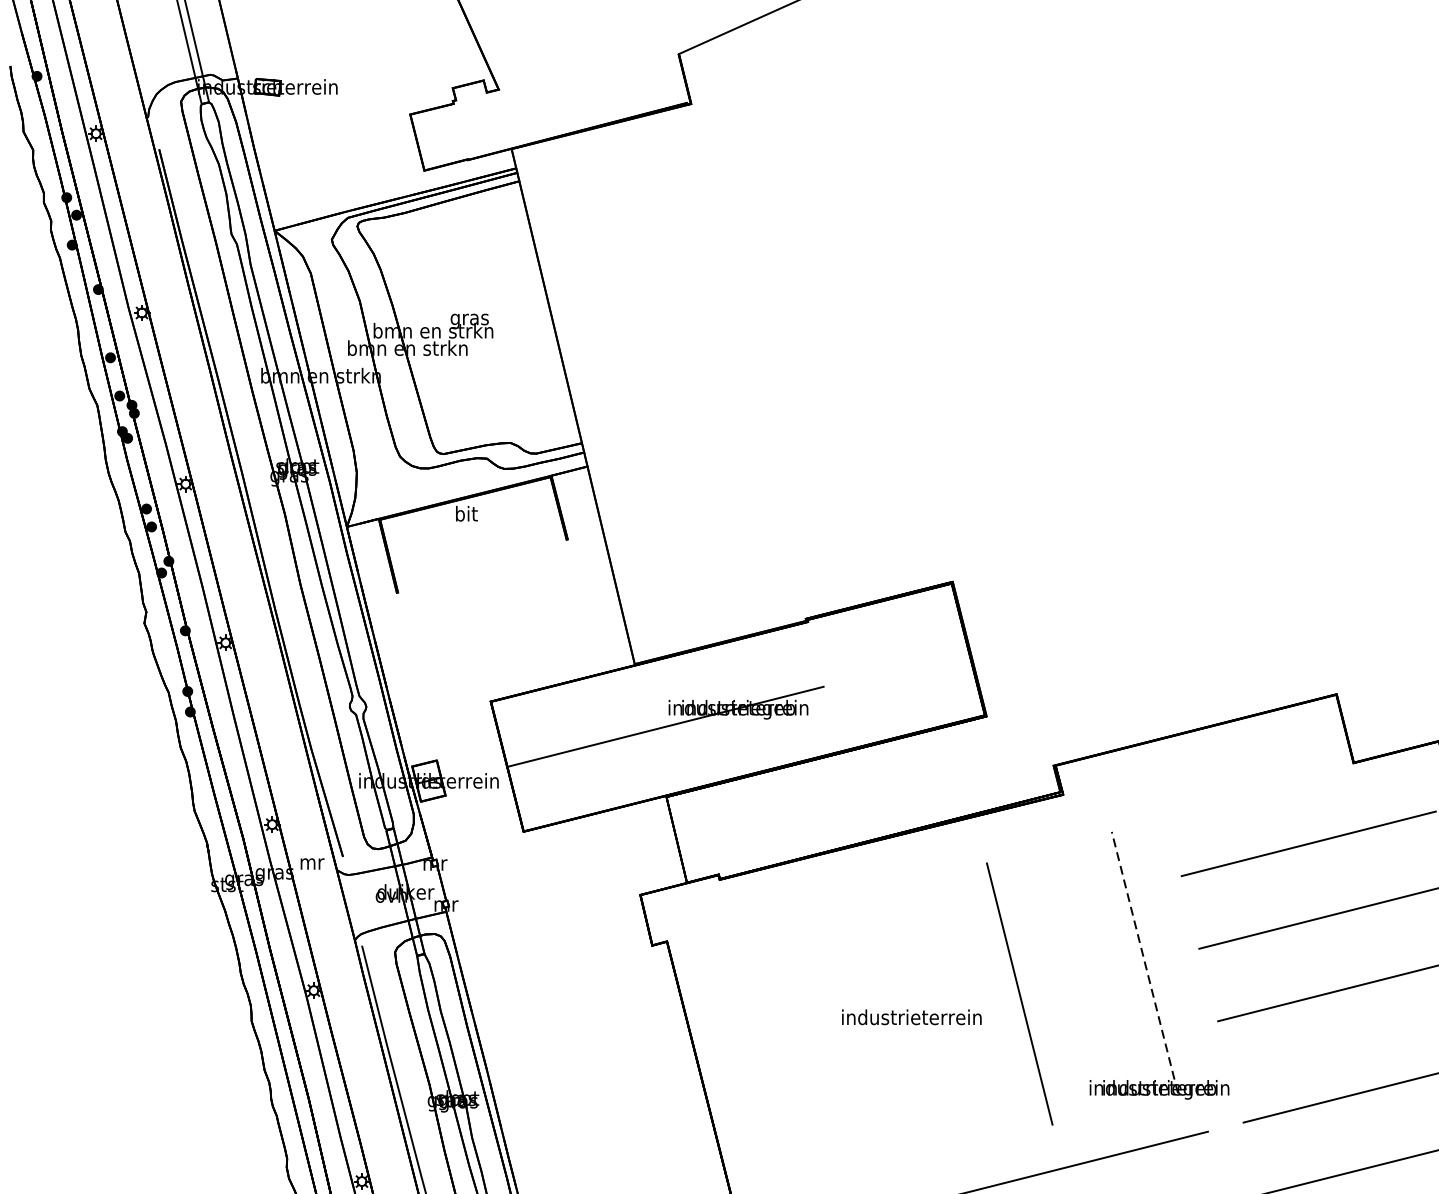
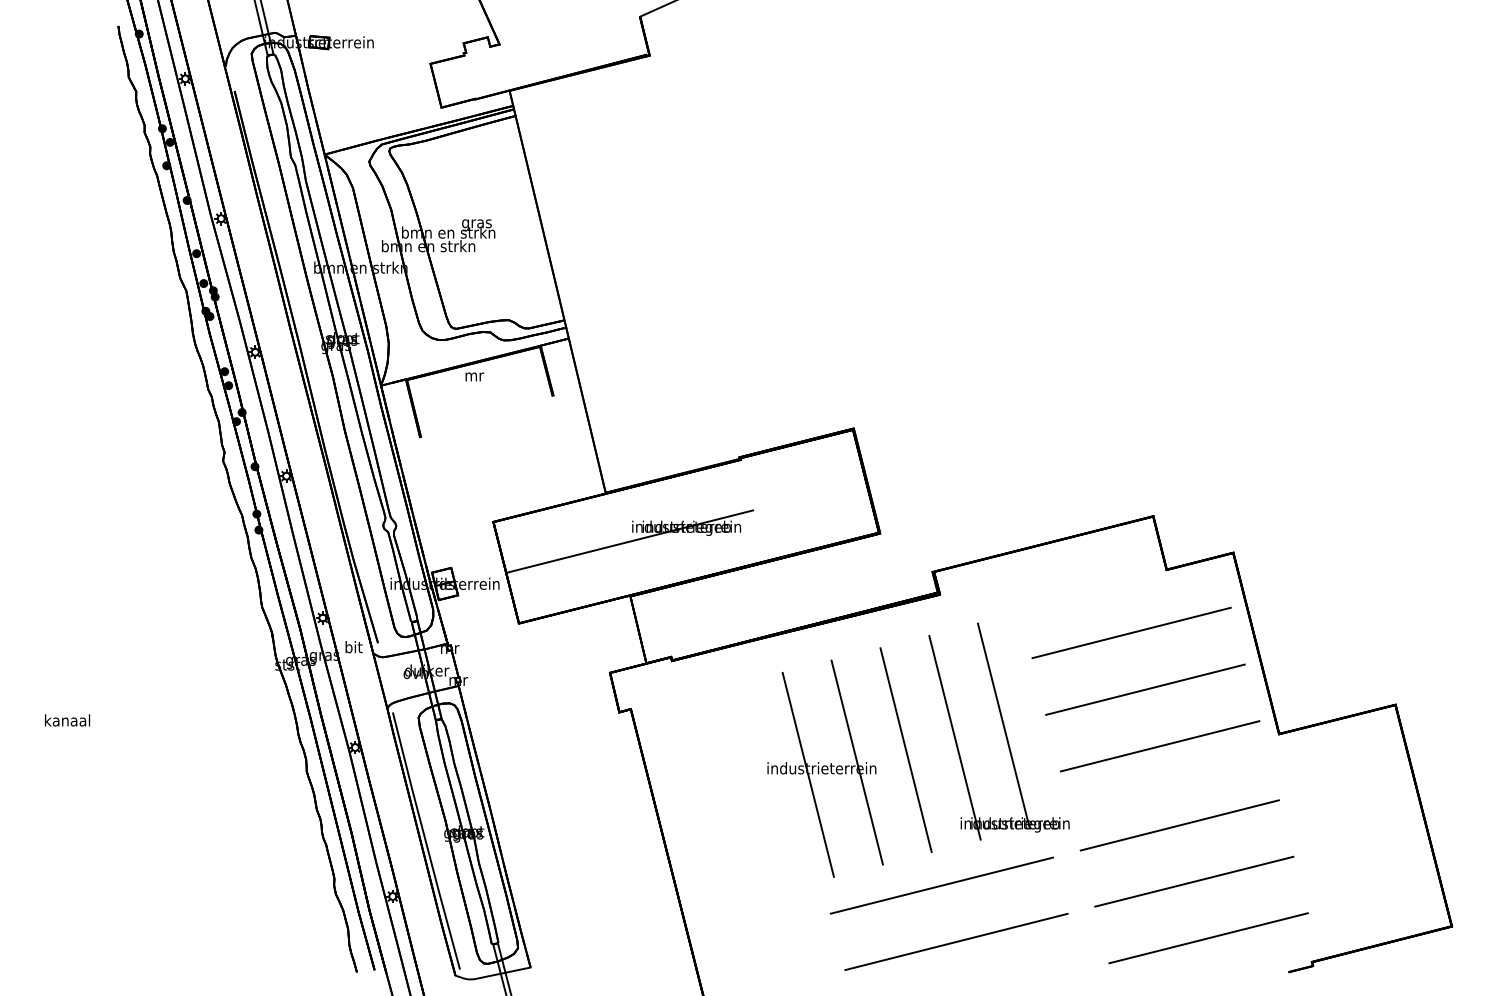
text: (466, 513) -> (474, 375), bit -> mr
text: (312, 862) -> (354, 647), mr -> bit
line: (1144, 962) -> (1003, 725), dashed -> solid
line: (1081, 977) -> (954, 737), added
line: (956, 1009) -> (856, 762), added
line: (893, 1025) -> (807, 774), added

